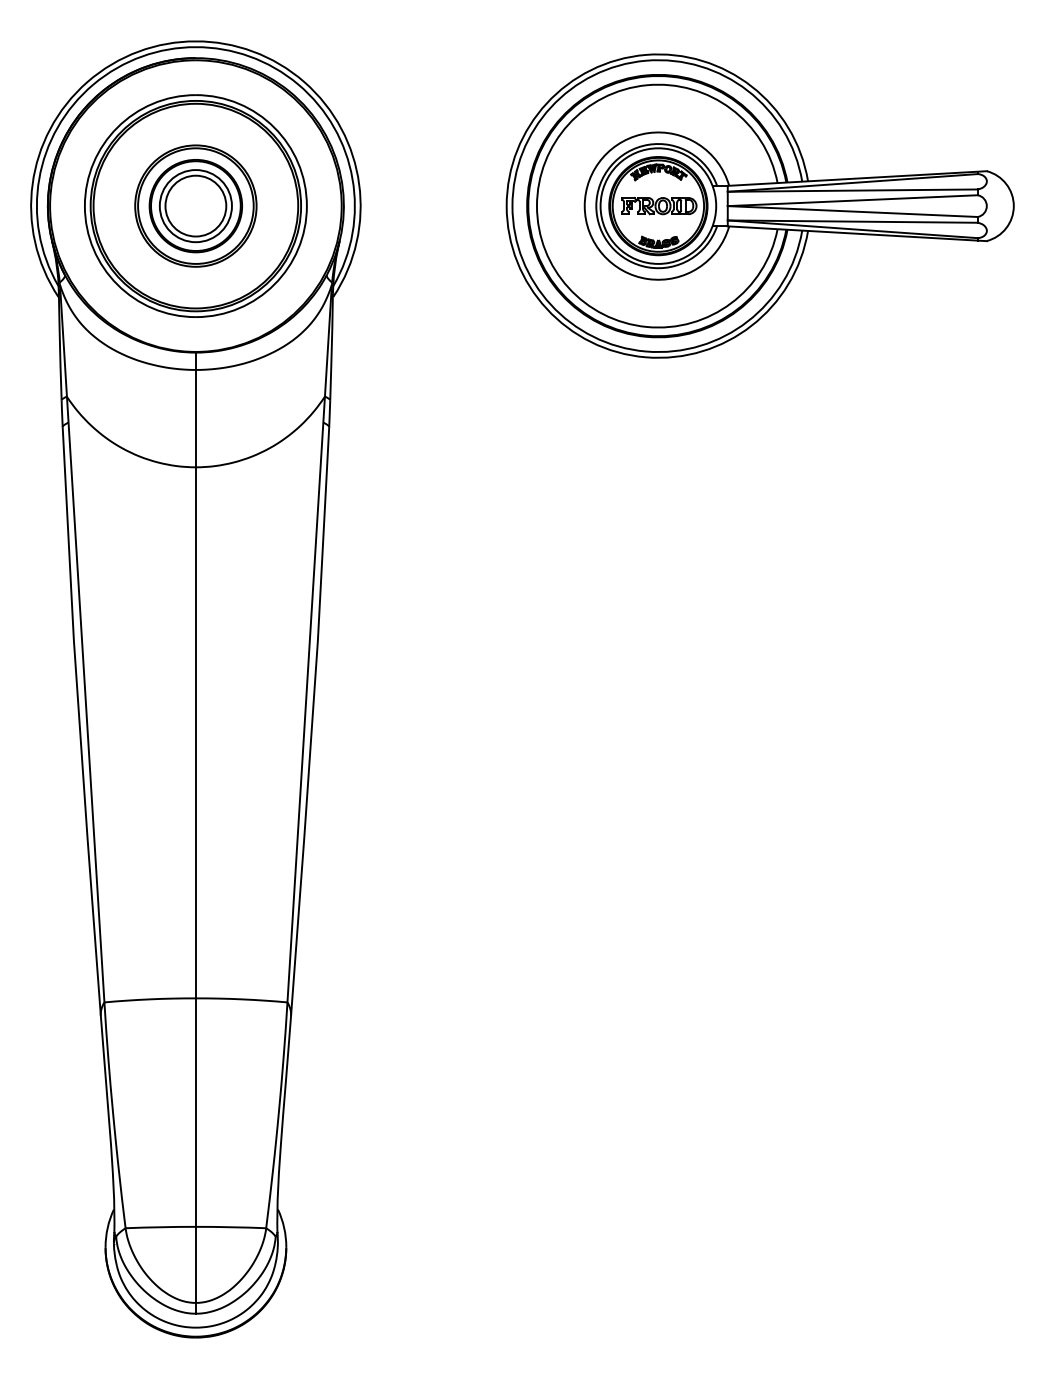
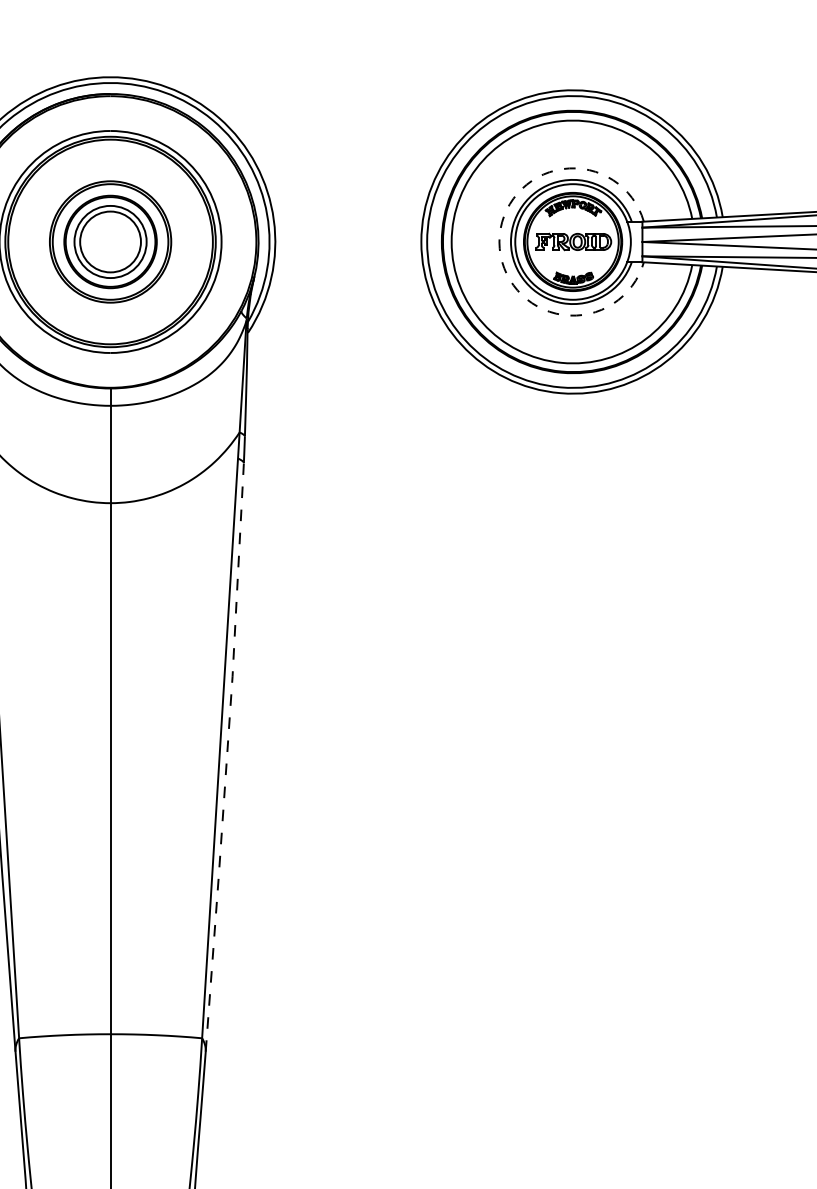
arc: (584, 206) -> (499, 242), solid -> dashed
line: (312, 721) -> (227, 757), solid -> dashed

